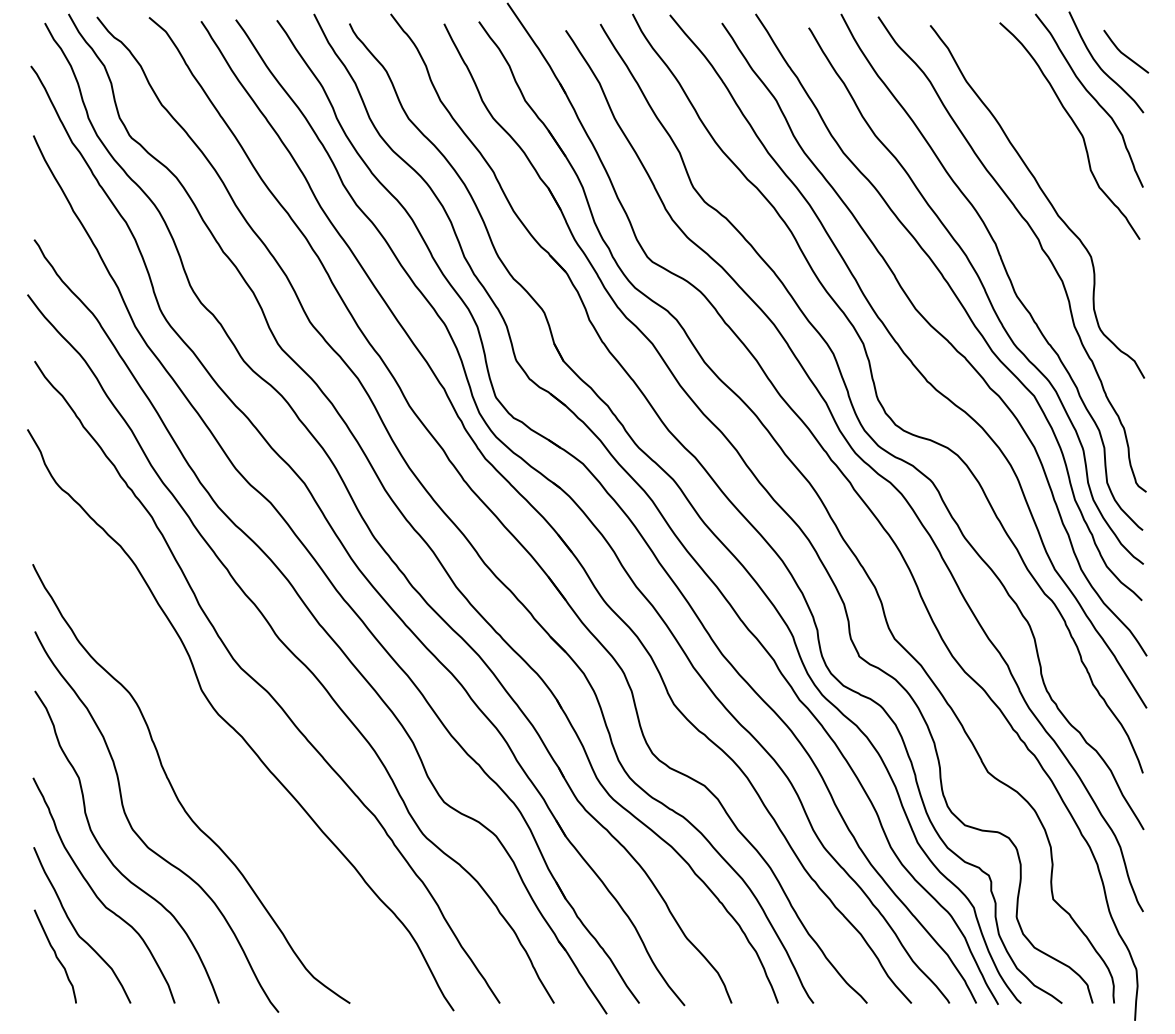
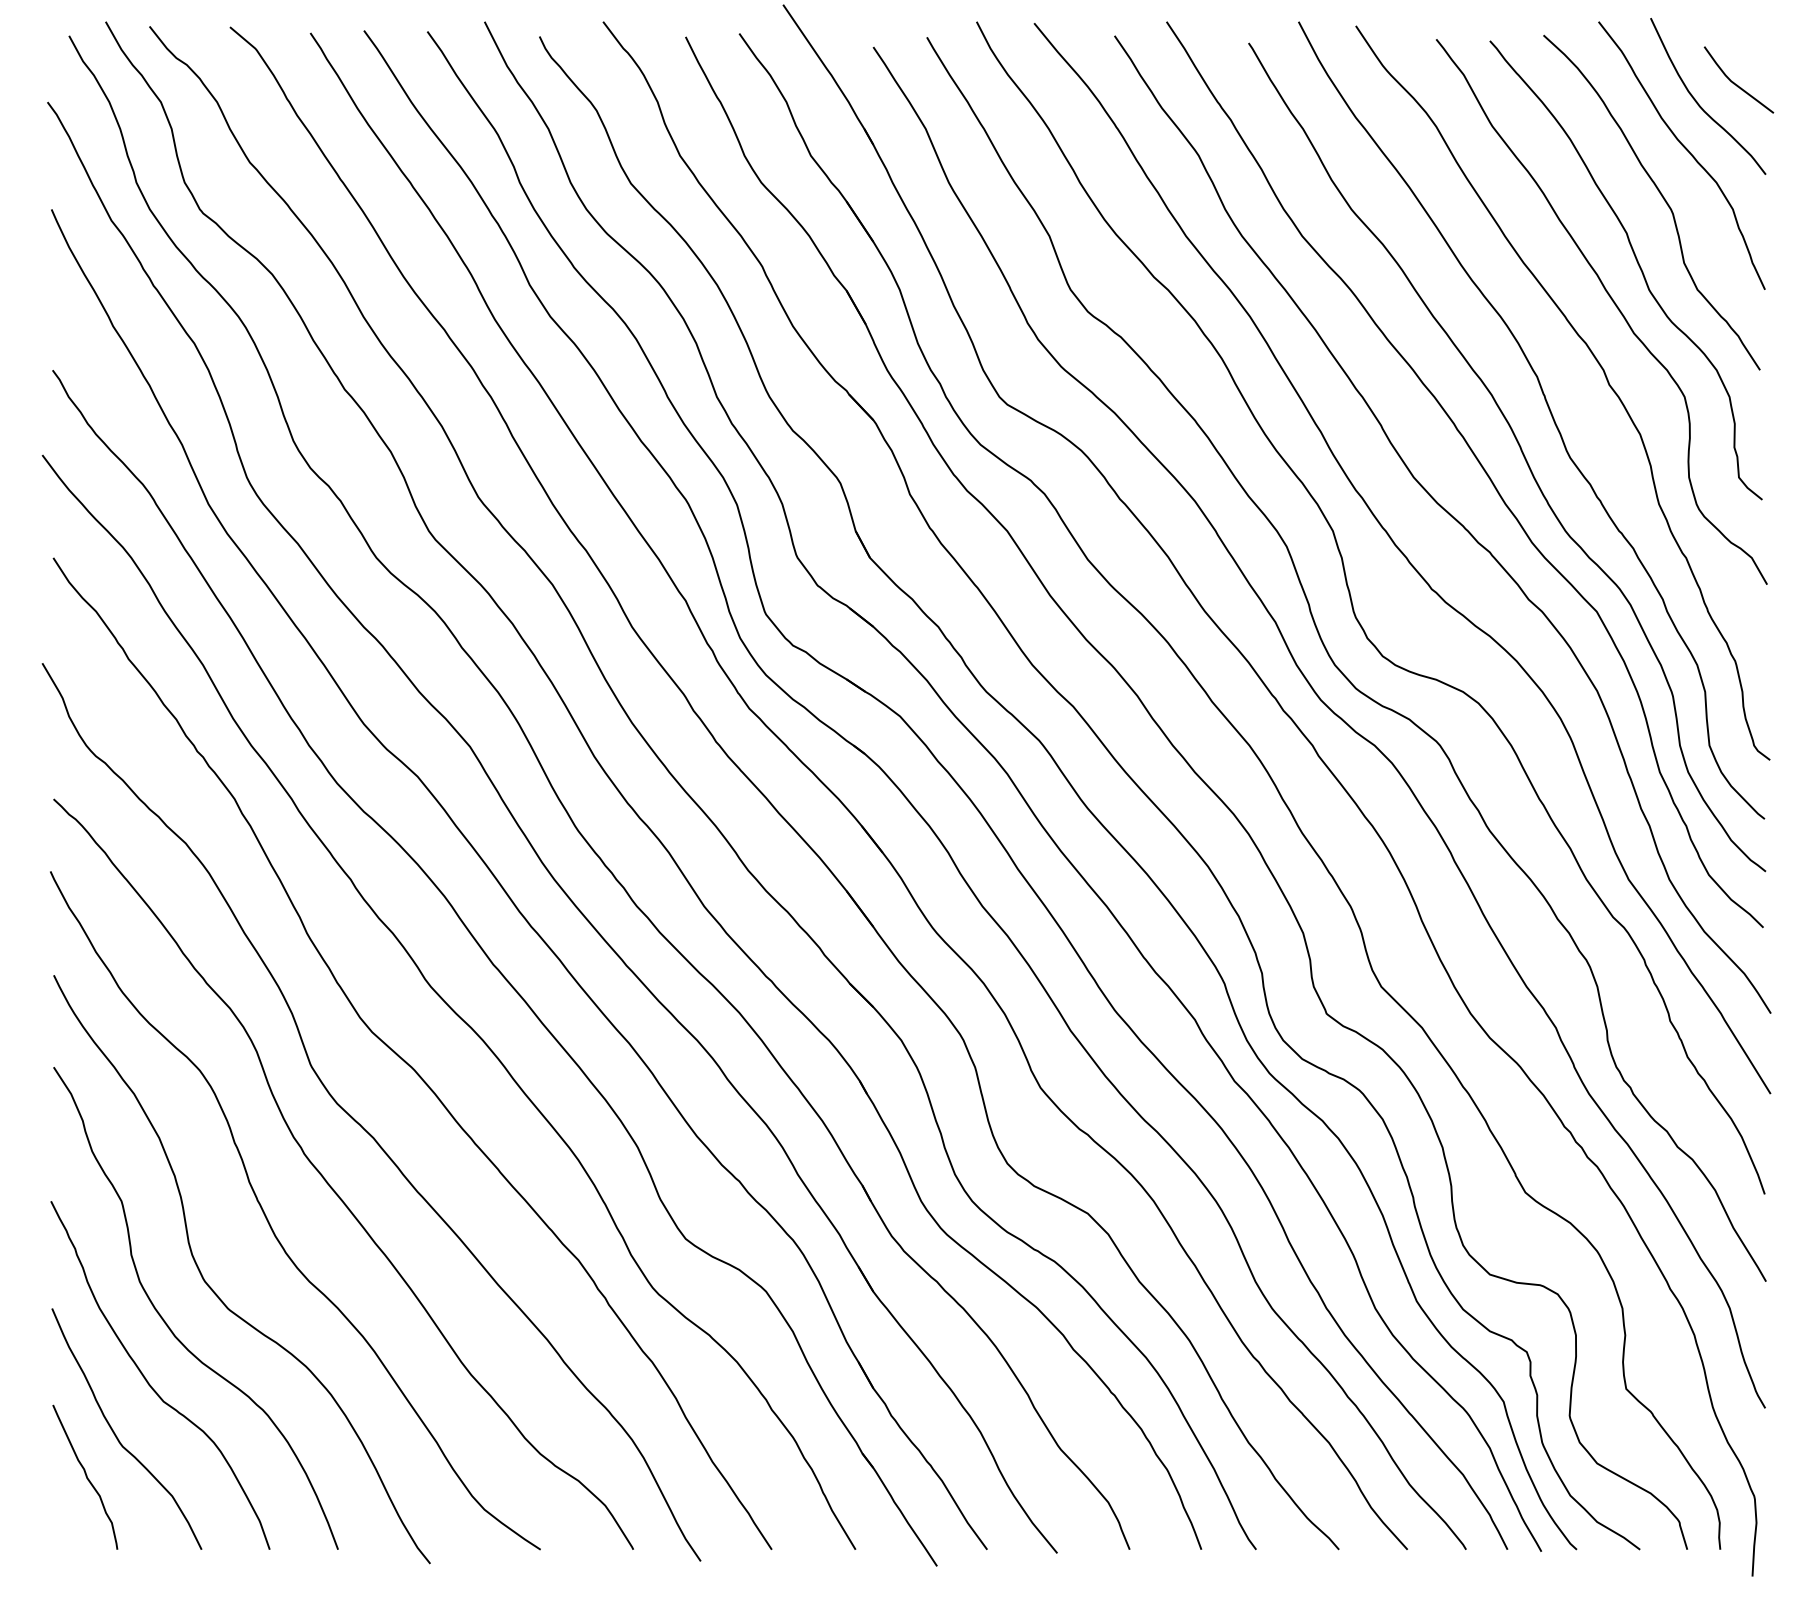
curve: (1060, 171) -> (1637, 264), added
curve: (214, 767) -> (331, 1185), added

